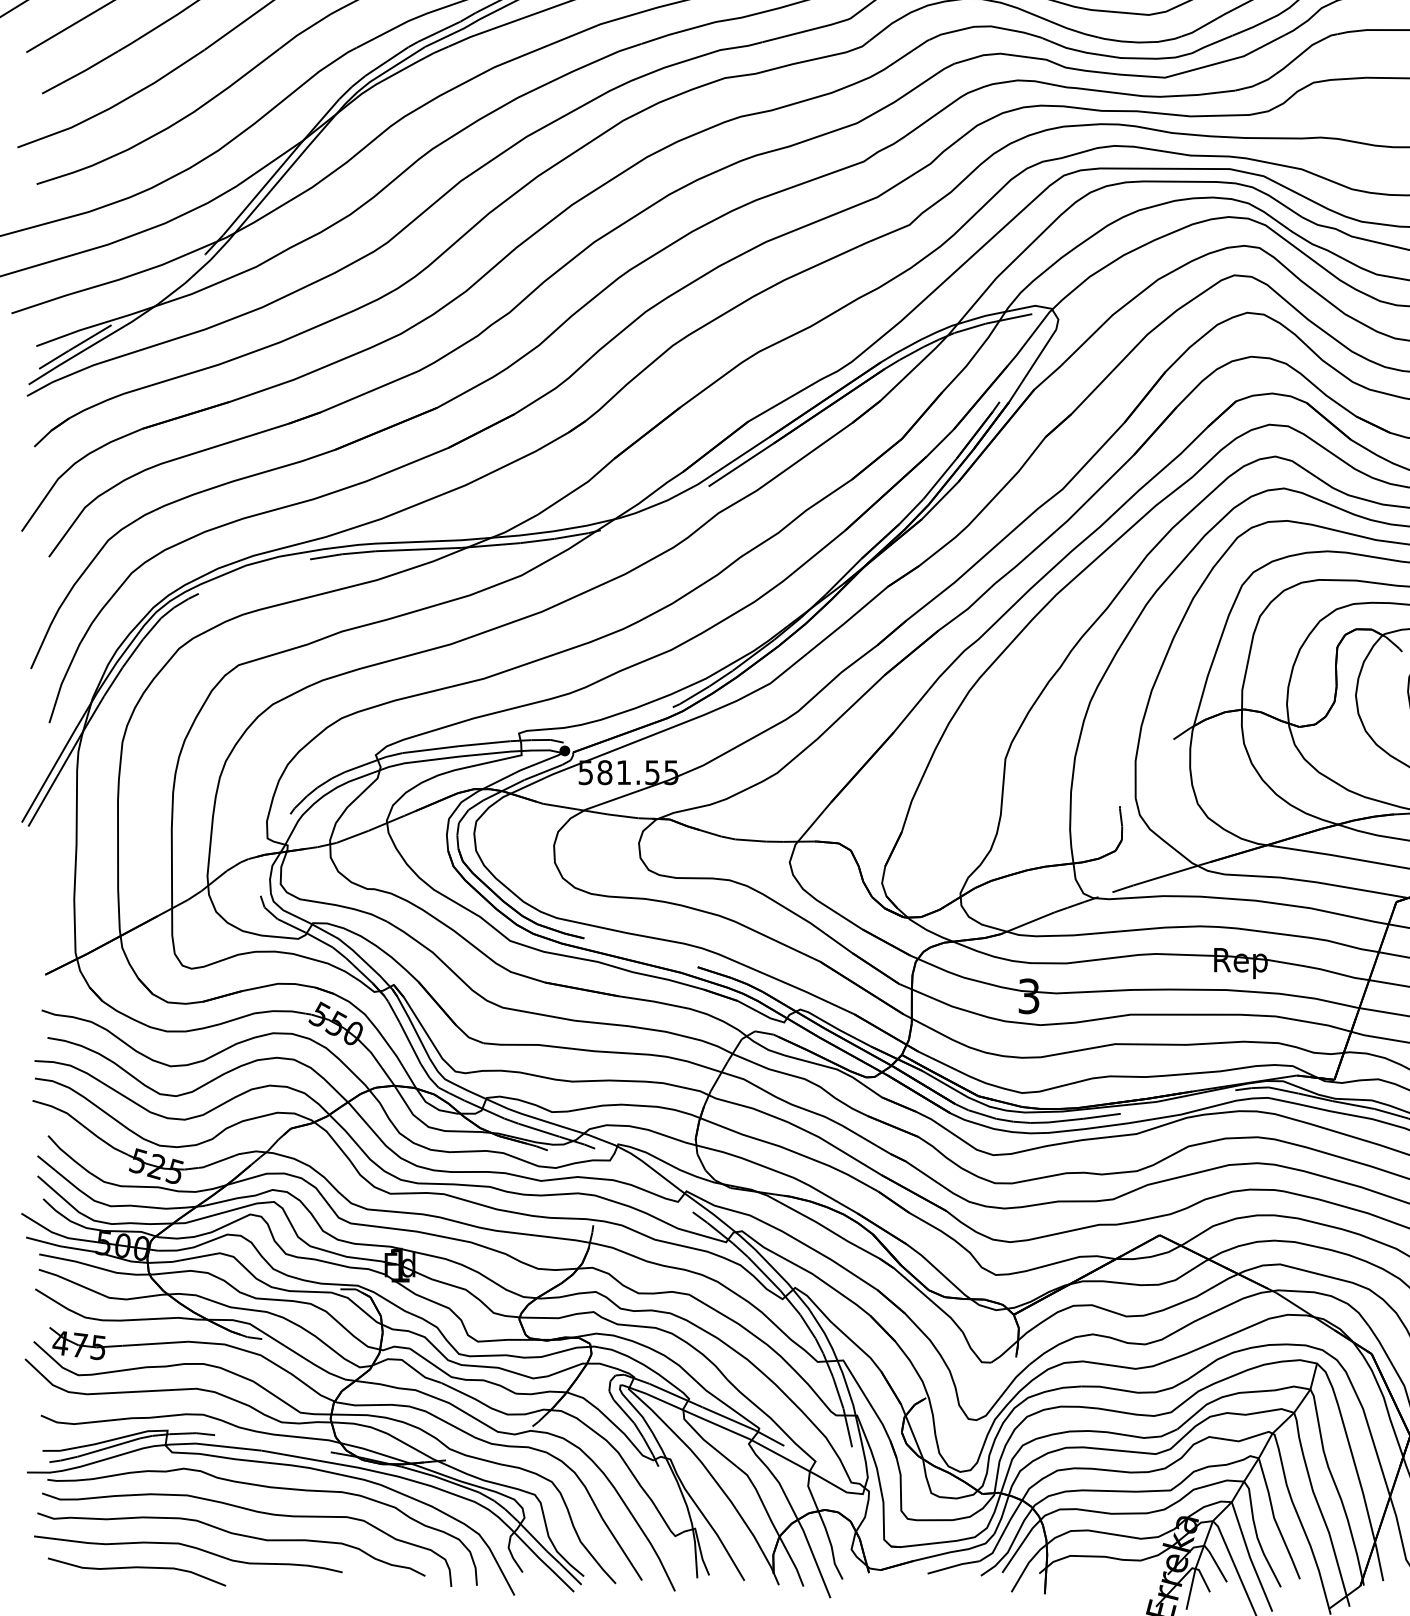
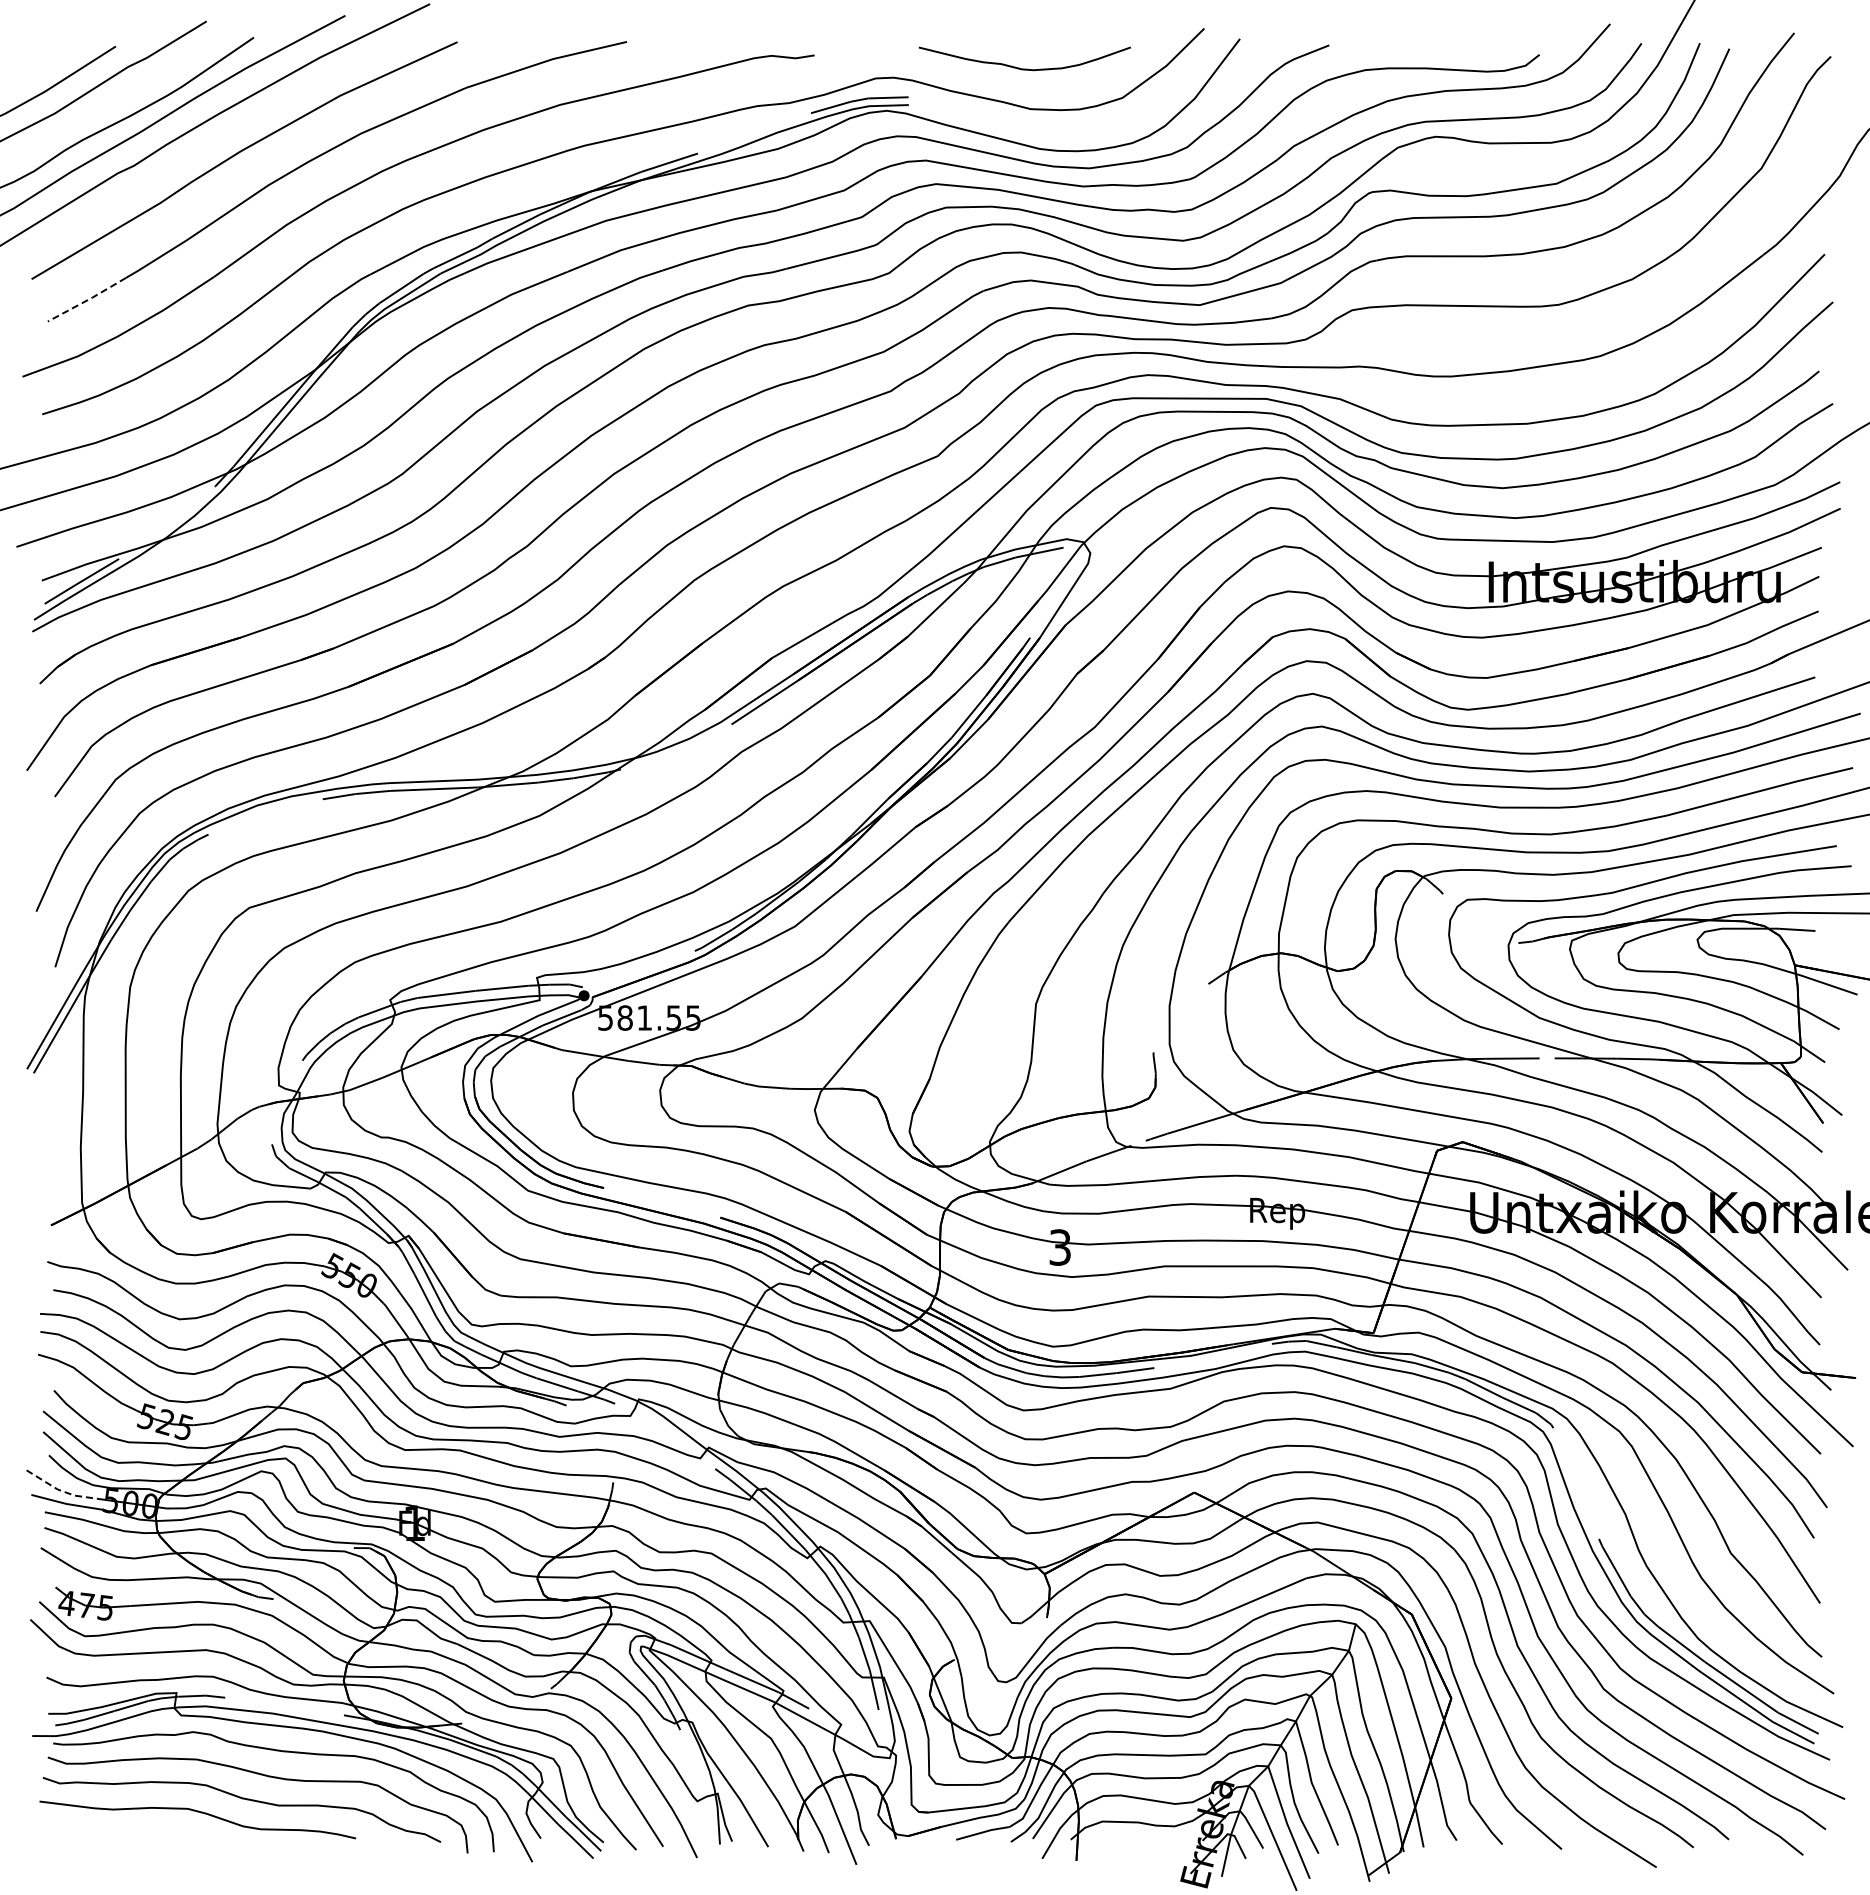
line: (80, 73) -> (87, 300), solid -> dashed
line: (53, 1233) -> (59, 1490), solid -> dashed
curve: (136, 1568) -> (144, 1834), removed

